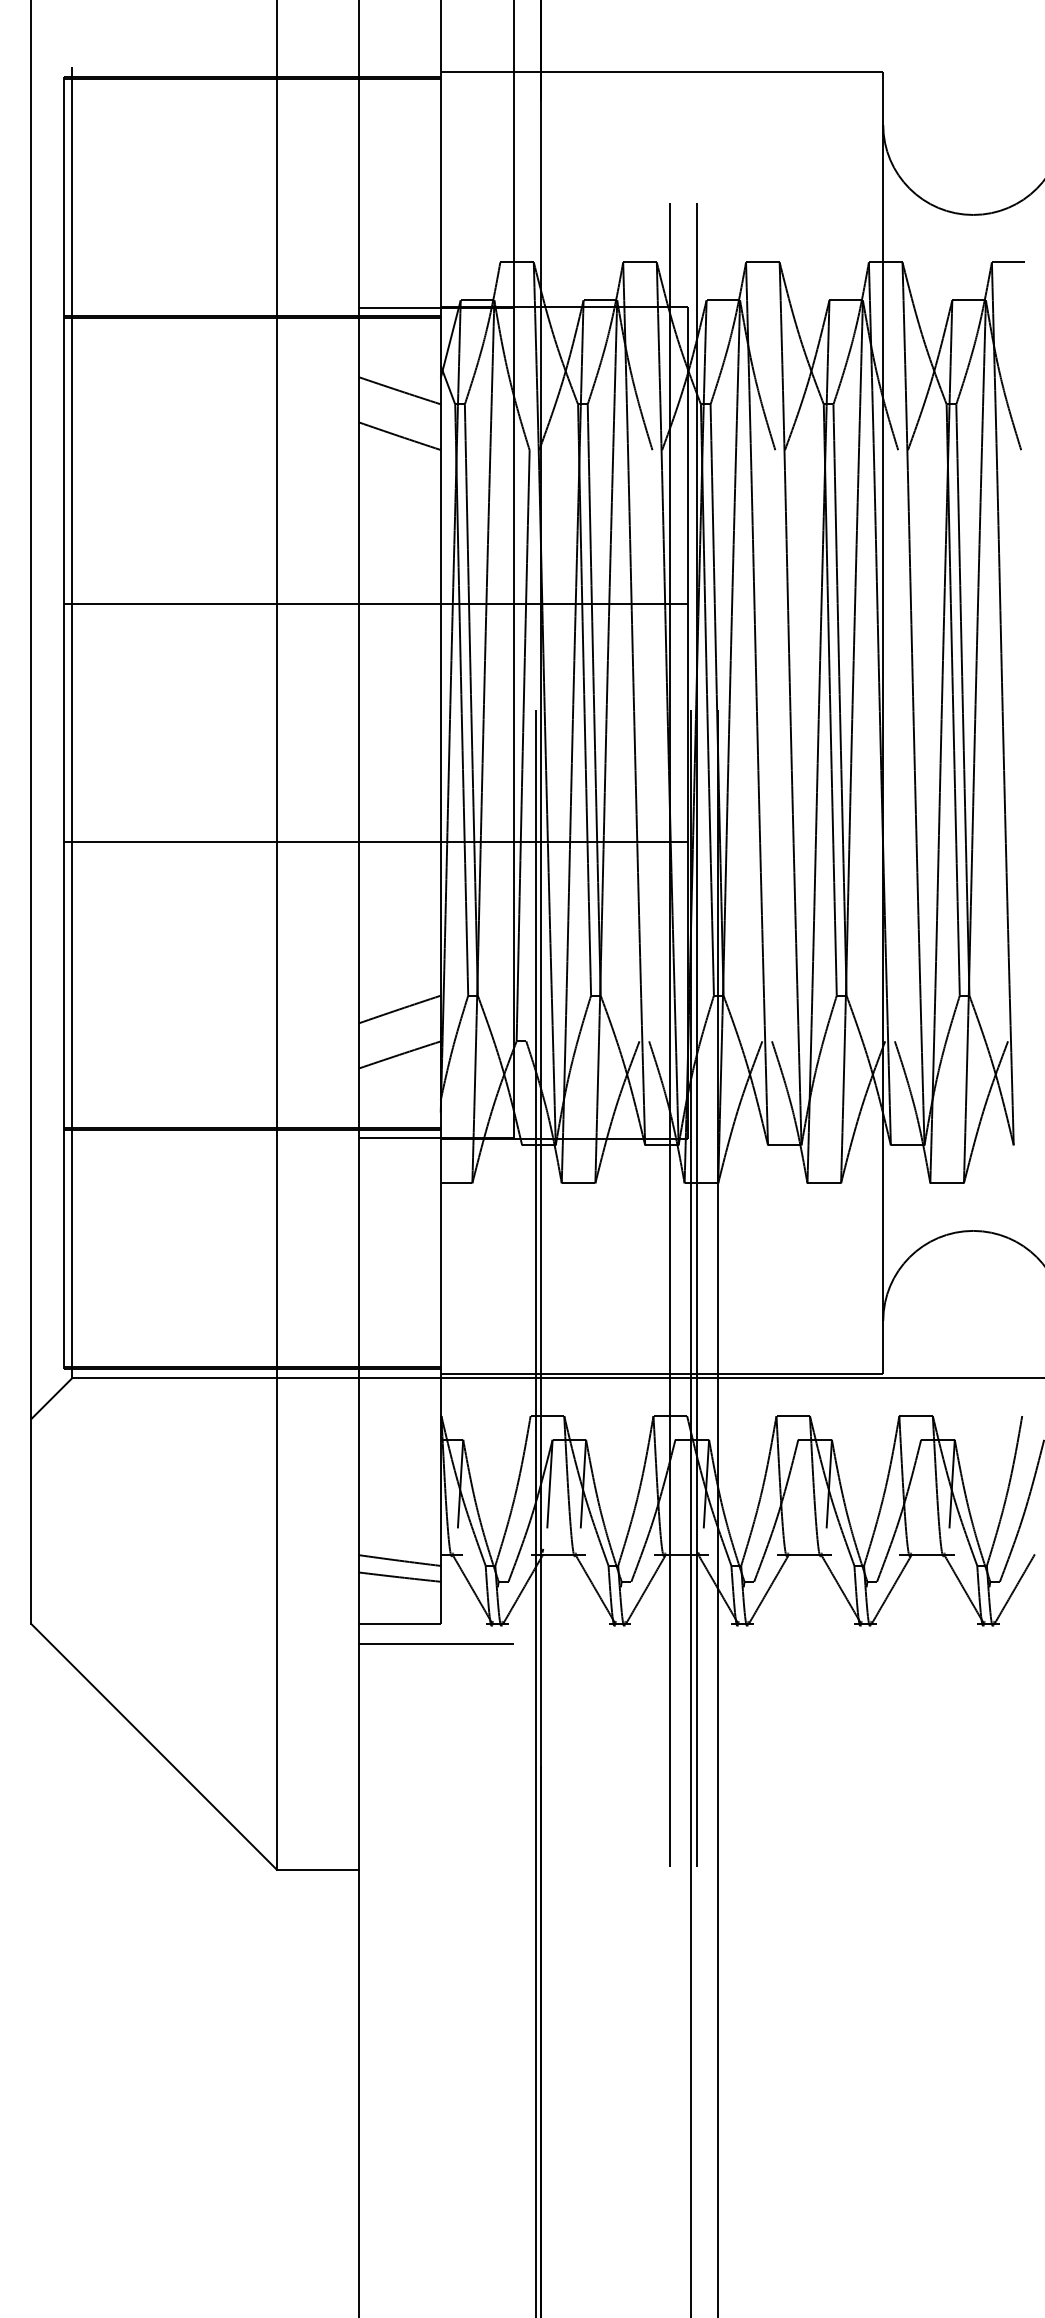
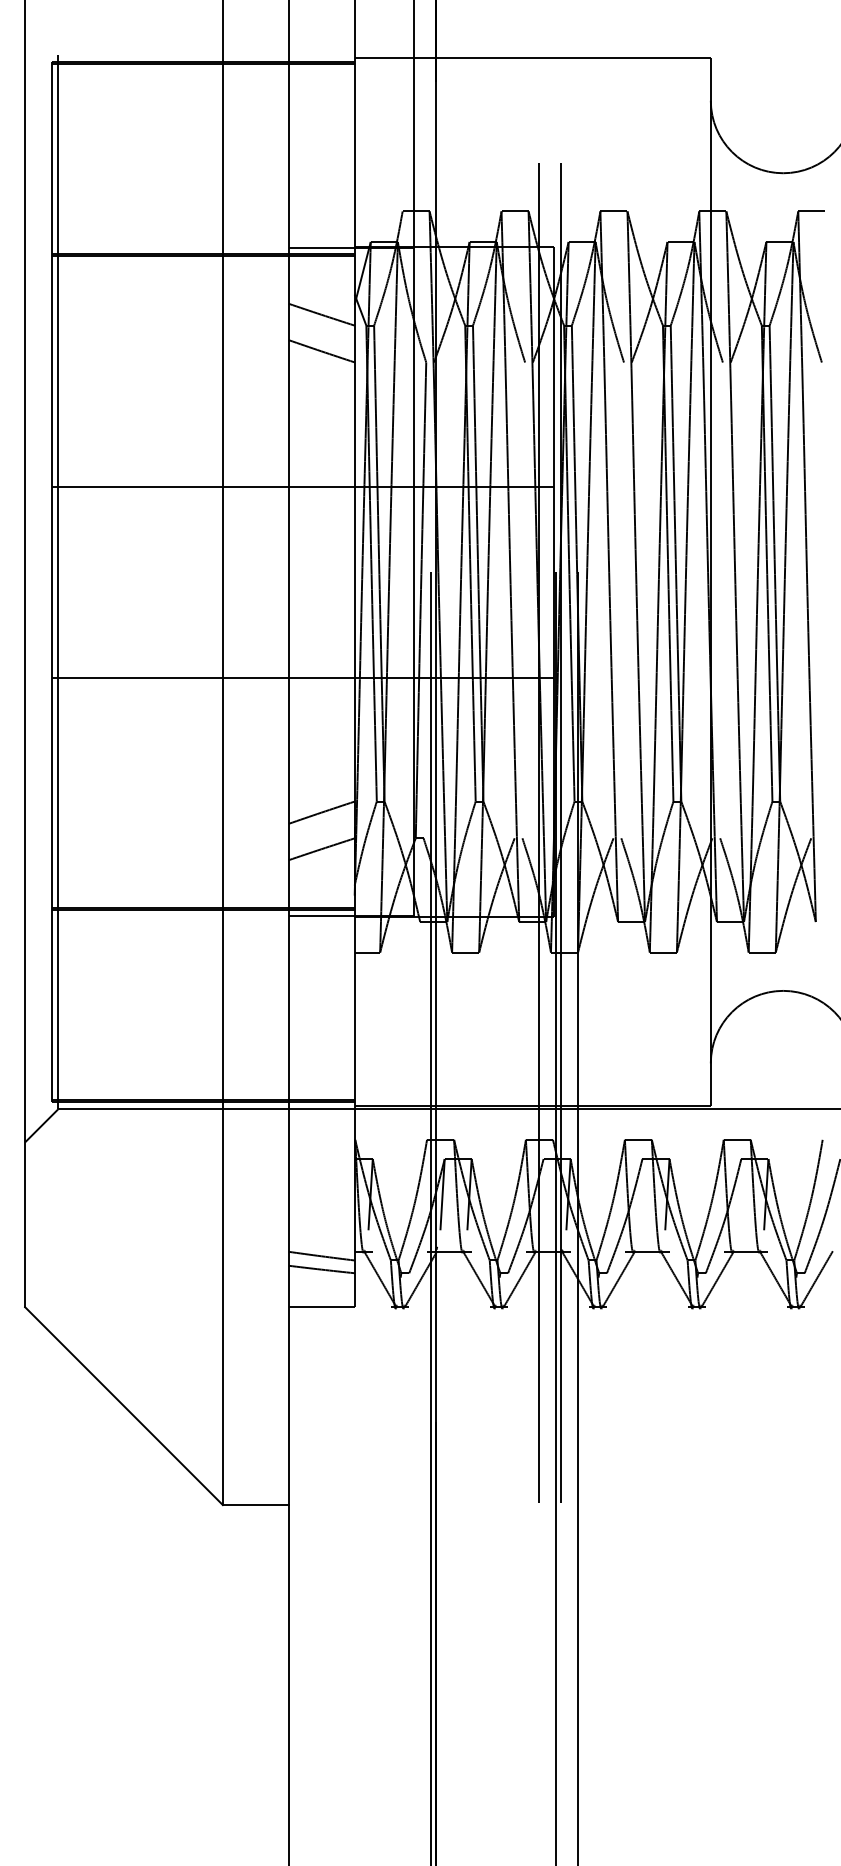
line: (436, 1643) -> (351, 1322), removed

